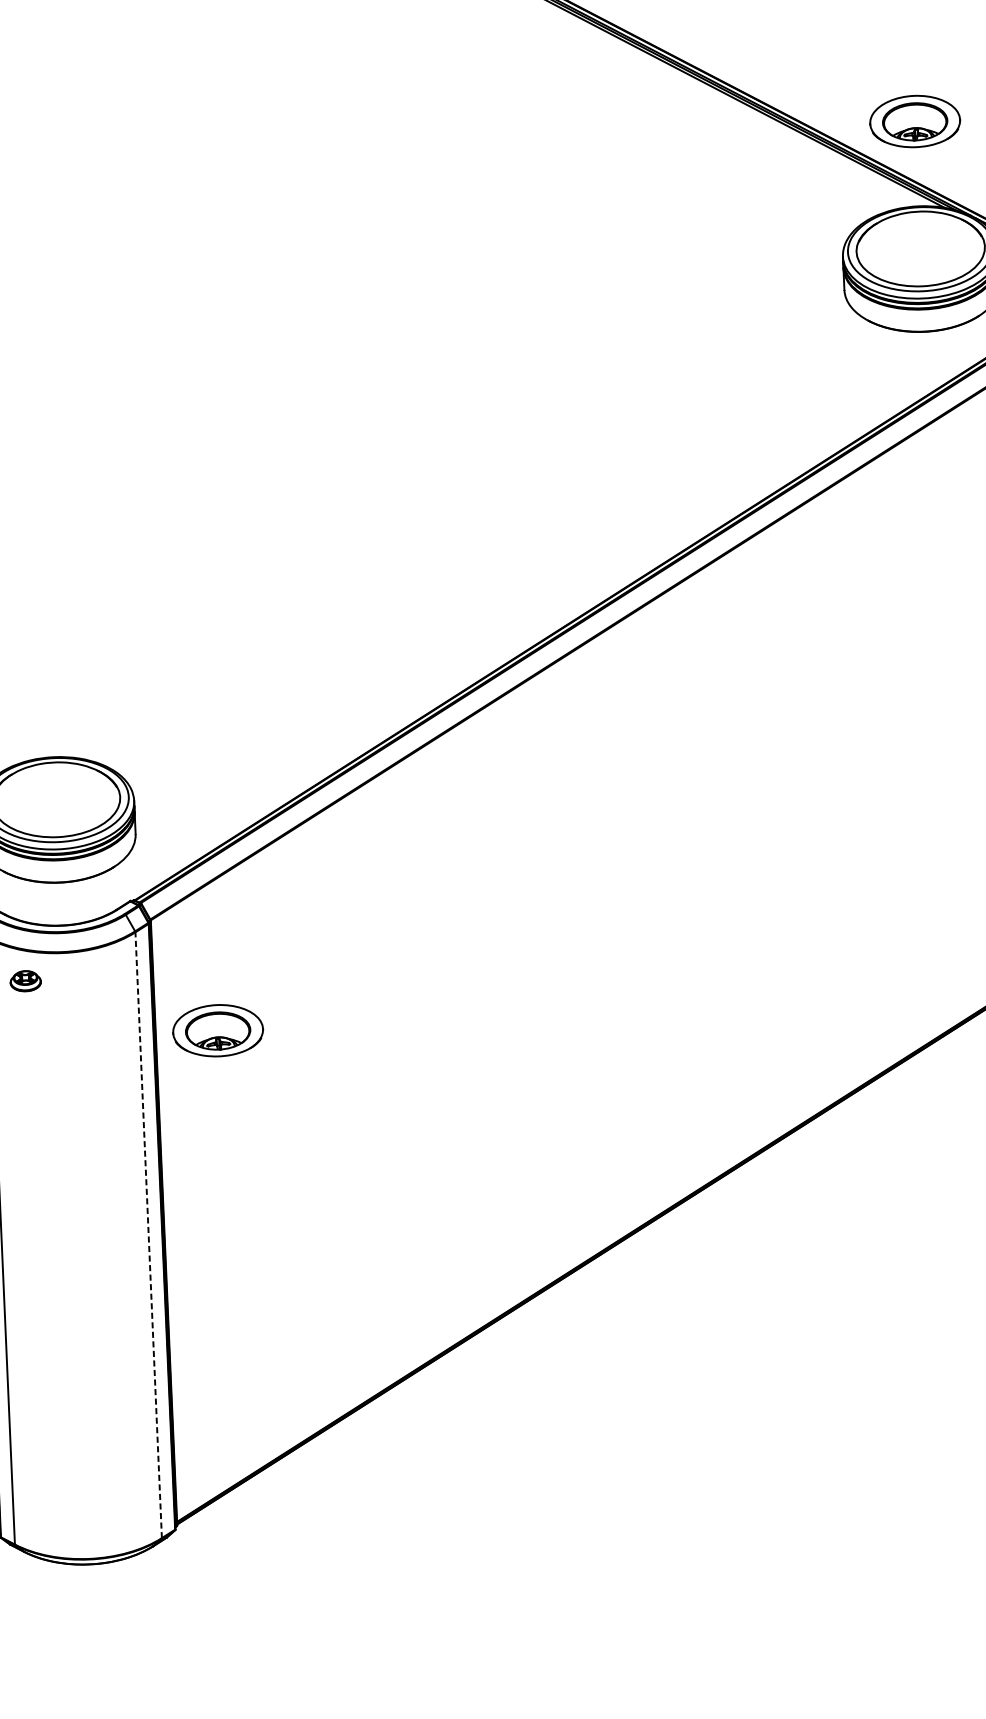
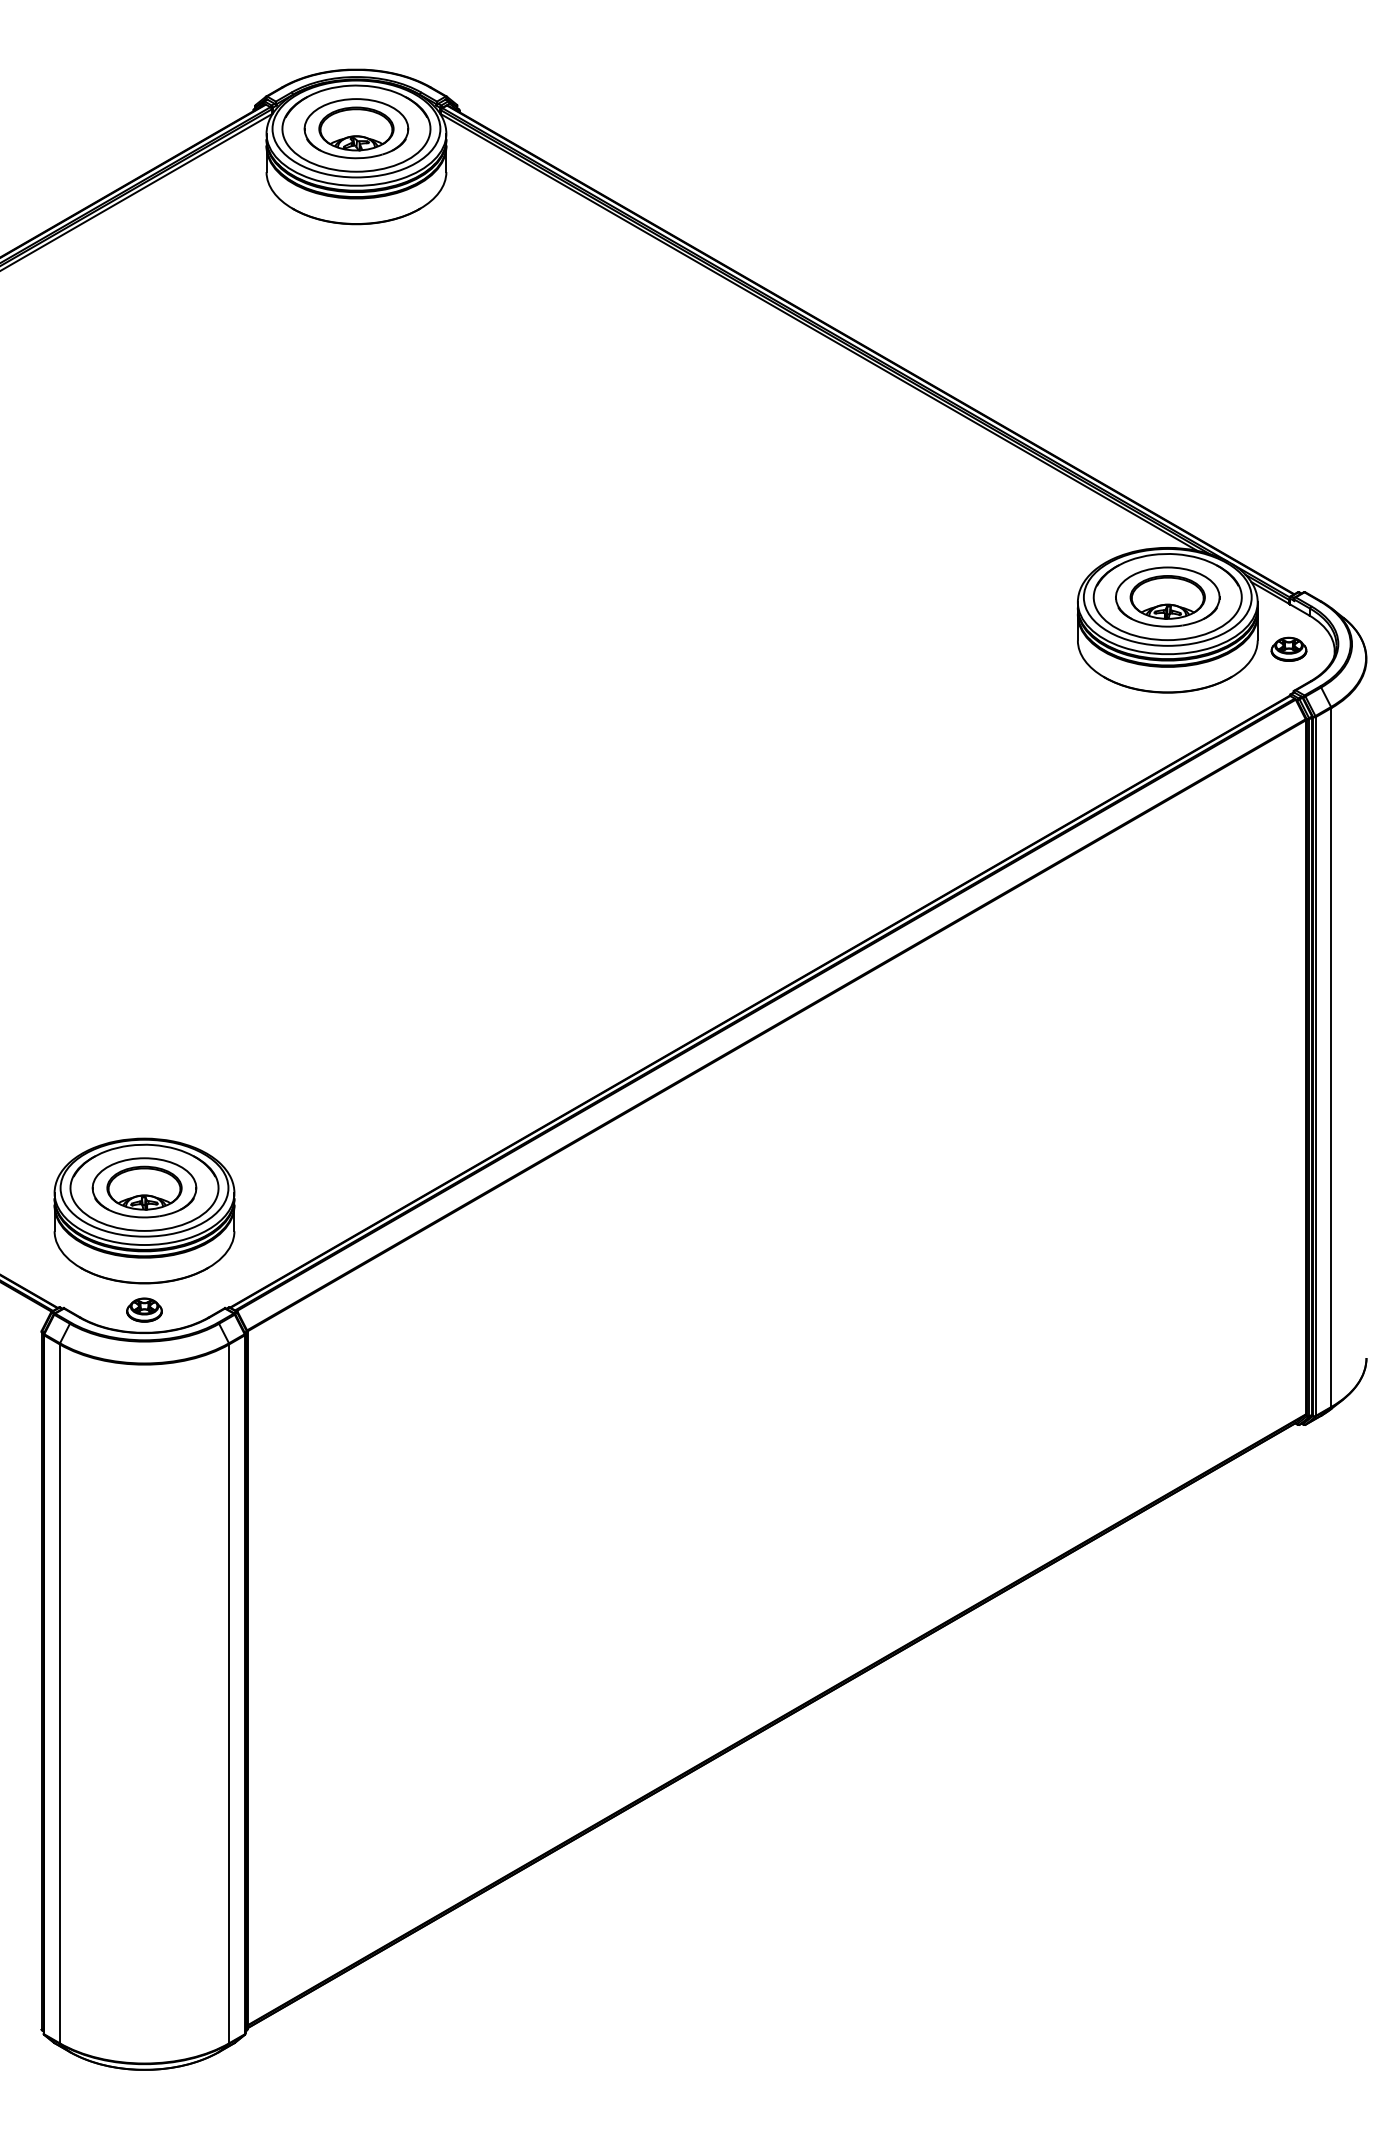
part: (914, 121) -> (1167, 596), moved
part: (25, 980) -> (144, 1309), moved
part: (218, 1030) -> (144, 1187), moved
line: (148, 1234) -> (229, 1693), dashed -> solid

